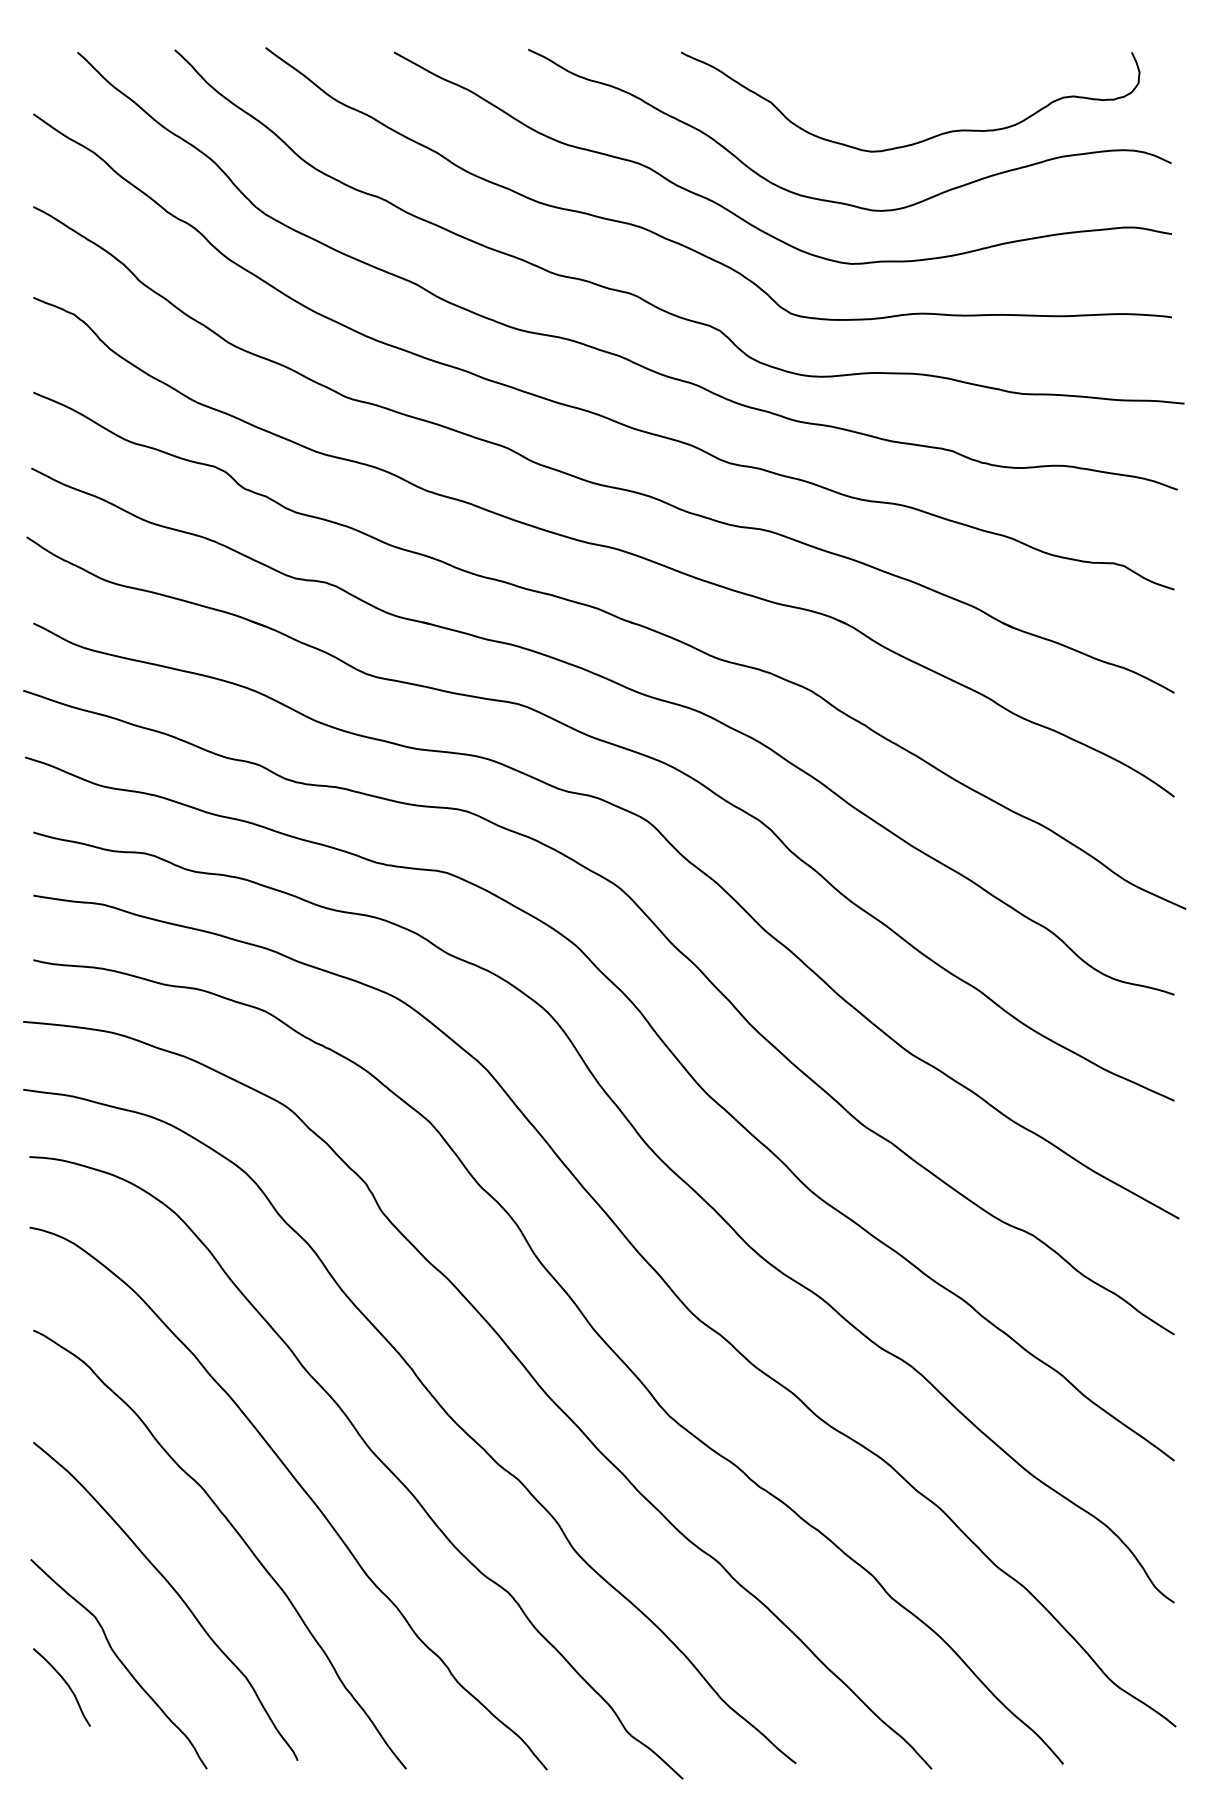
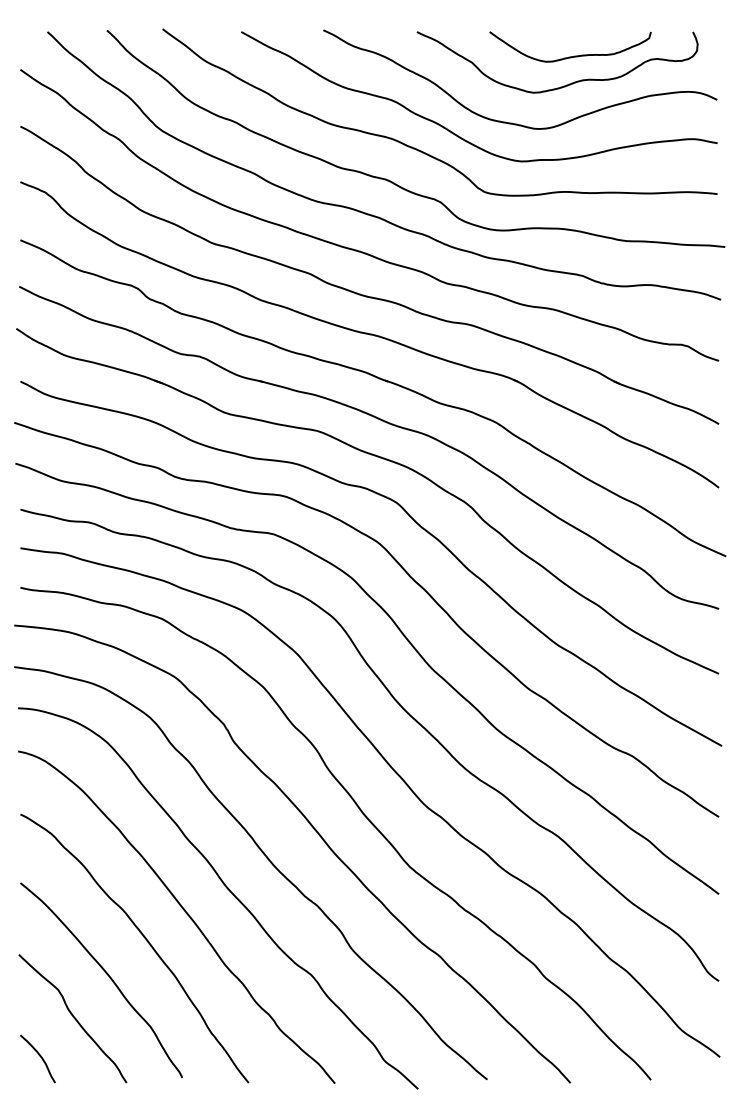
curve: (938, 90) -> (574, 55), added
curve: (64, 1683) -> (39, 1056), moved

